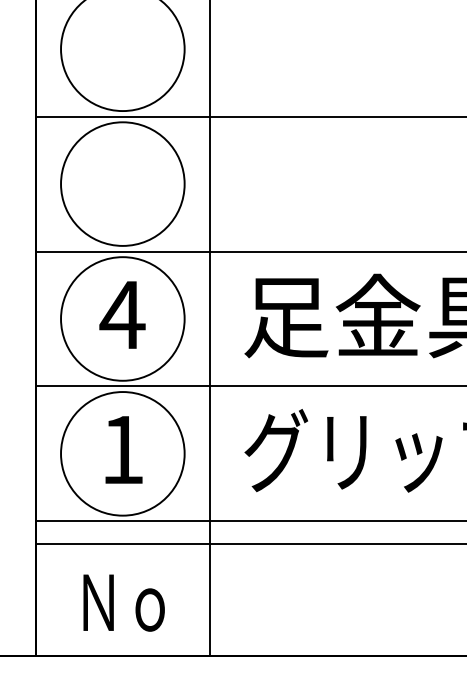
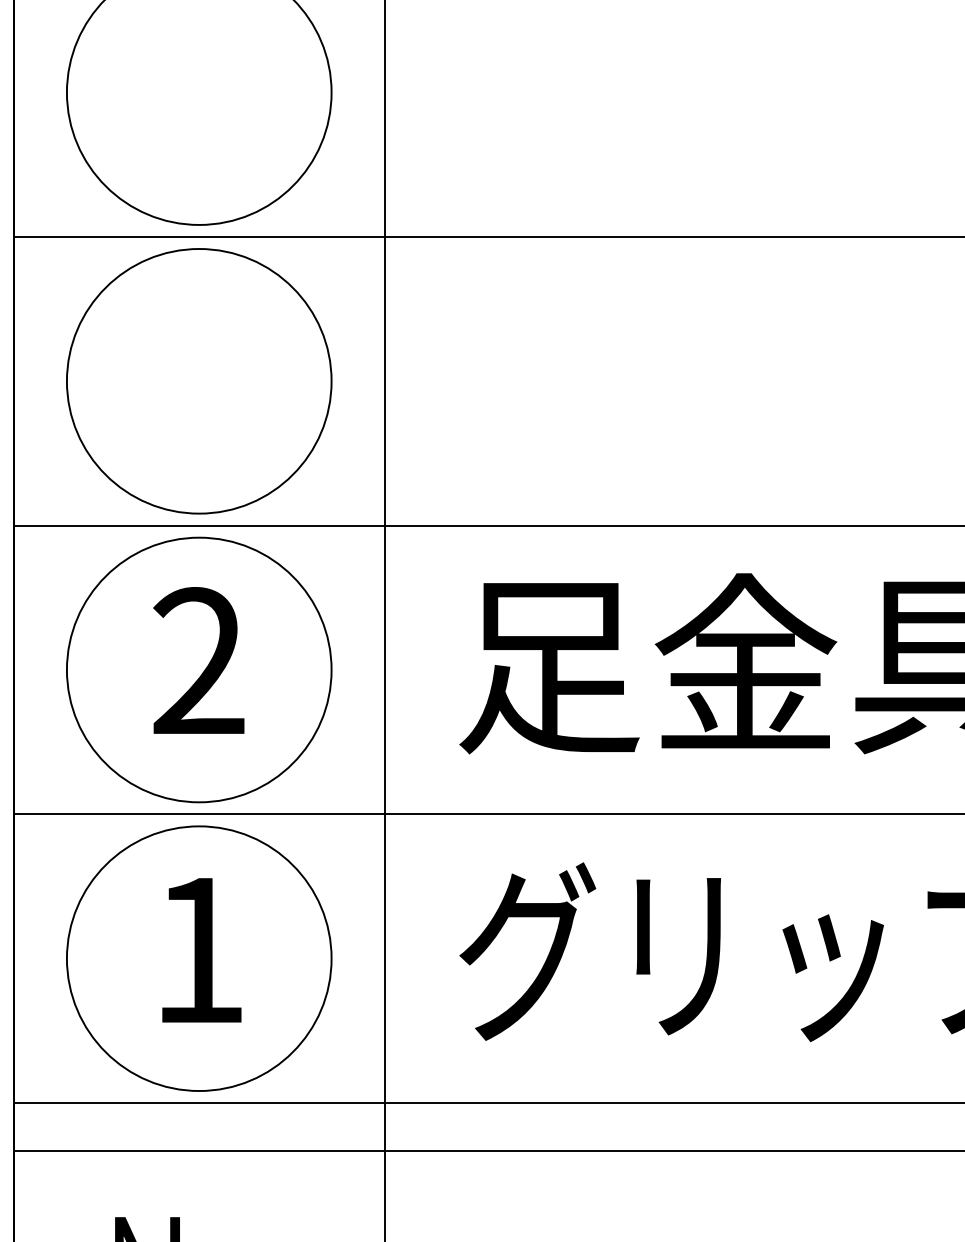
text: (122, 314) -> (198, 660), 4 -> 2

